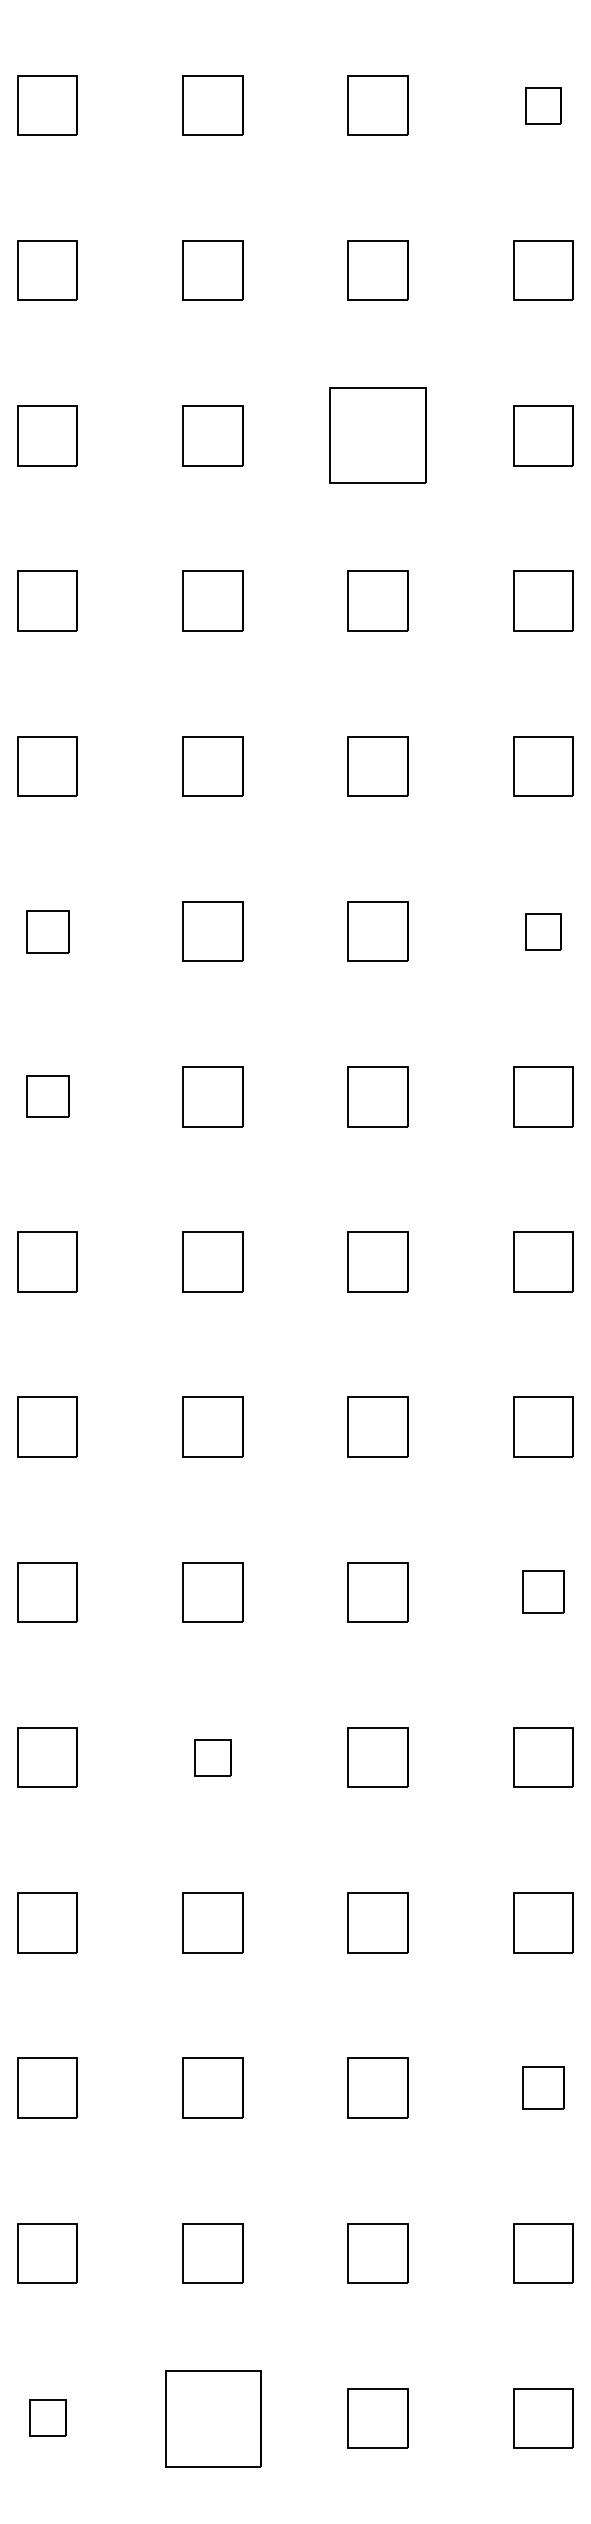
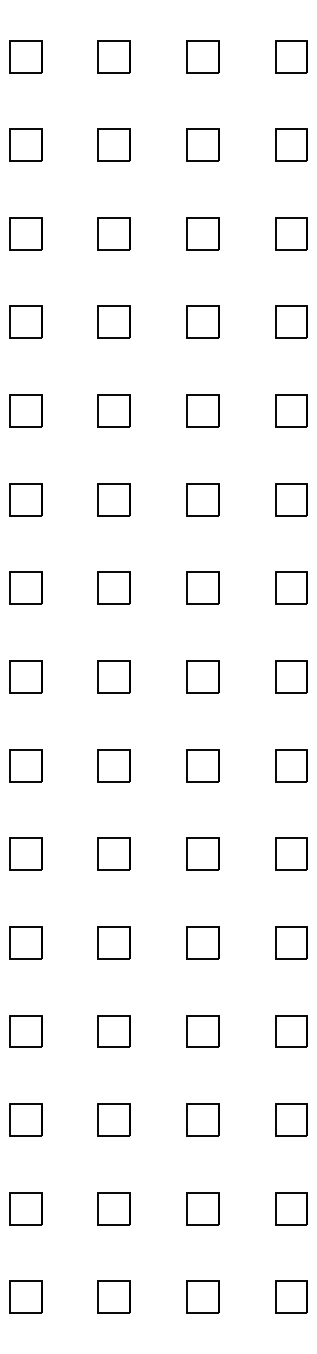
part: (543, 105) -> (291, 56), size x1.67
part: (377, 435) -> (202, 233), size x0.62
part: (47, 931) -> (25, 499), size x1.43
part: (543, 931) -> (291, 499), size x1.67
part: (47, 1095) -> (25, 587), size x1.43
part: (543, 1591) -> (291, 853), size x1.43
part: (211, 1756) -> (113, 942), size x1.67
part: (543, 2086) -> (291, 1119), size x1.43
part: (47, 2416) -> (25, 1296), size x1.67
part: (211, 2416) -> (113, 1296), size x0.62

